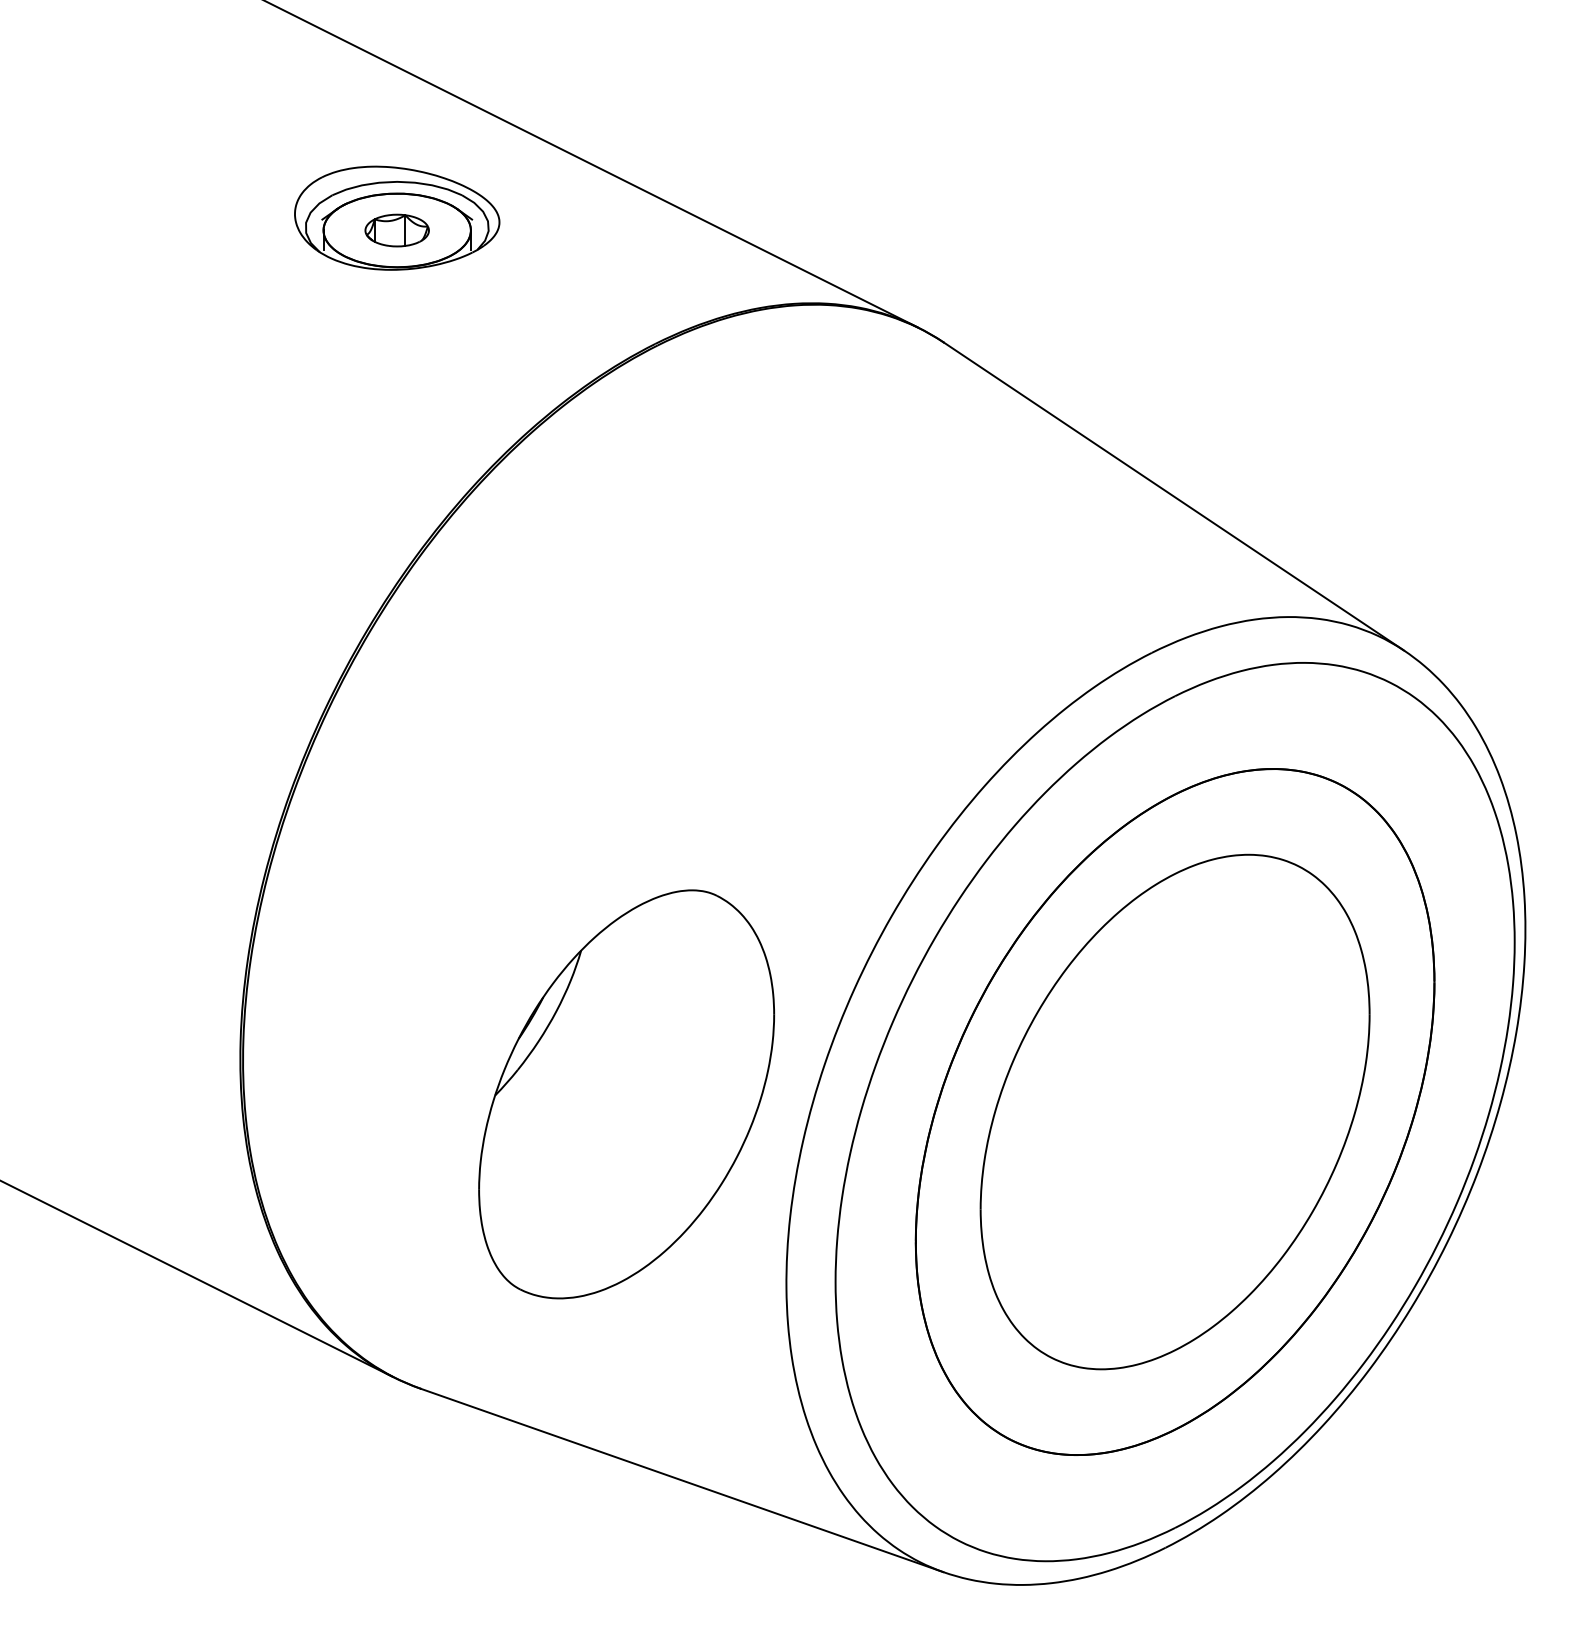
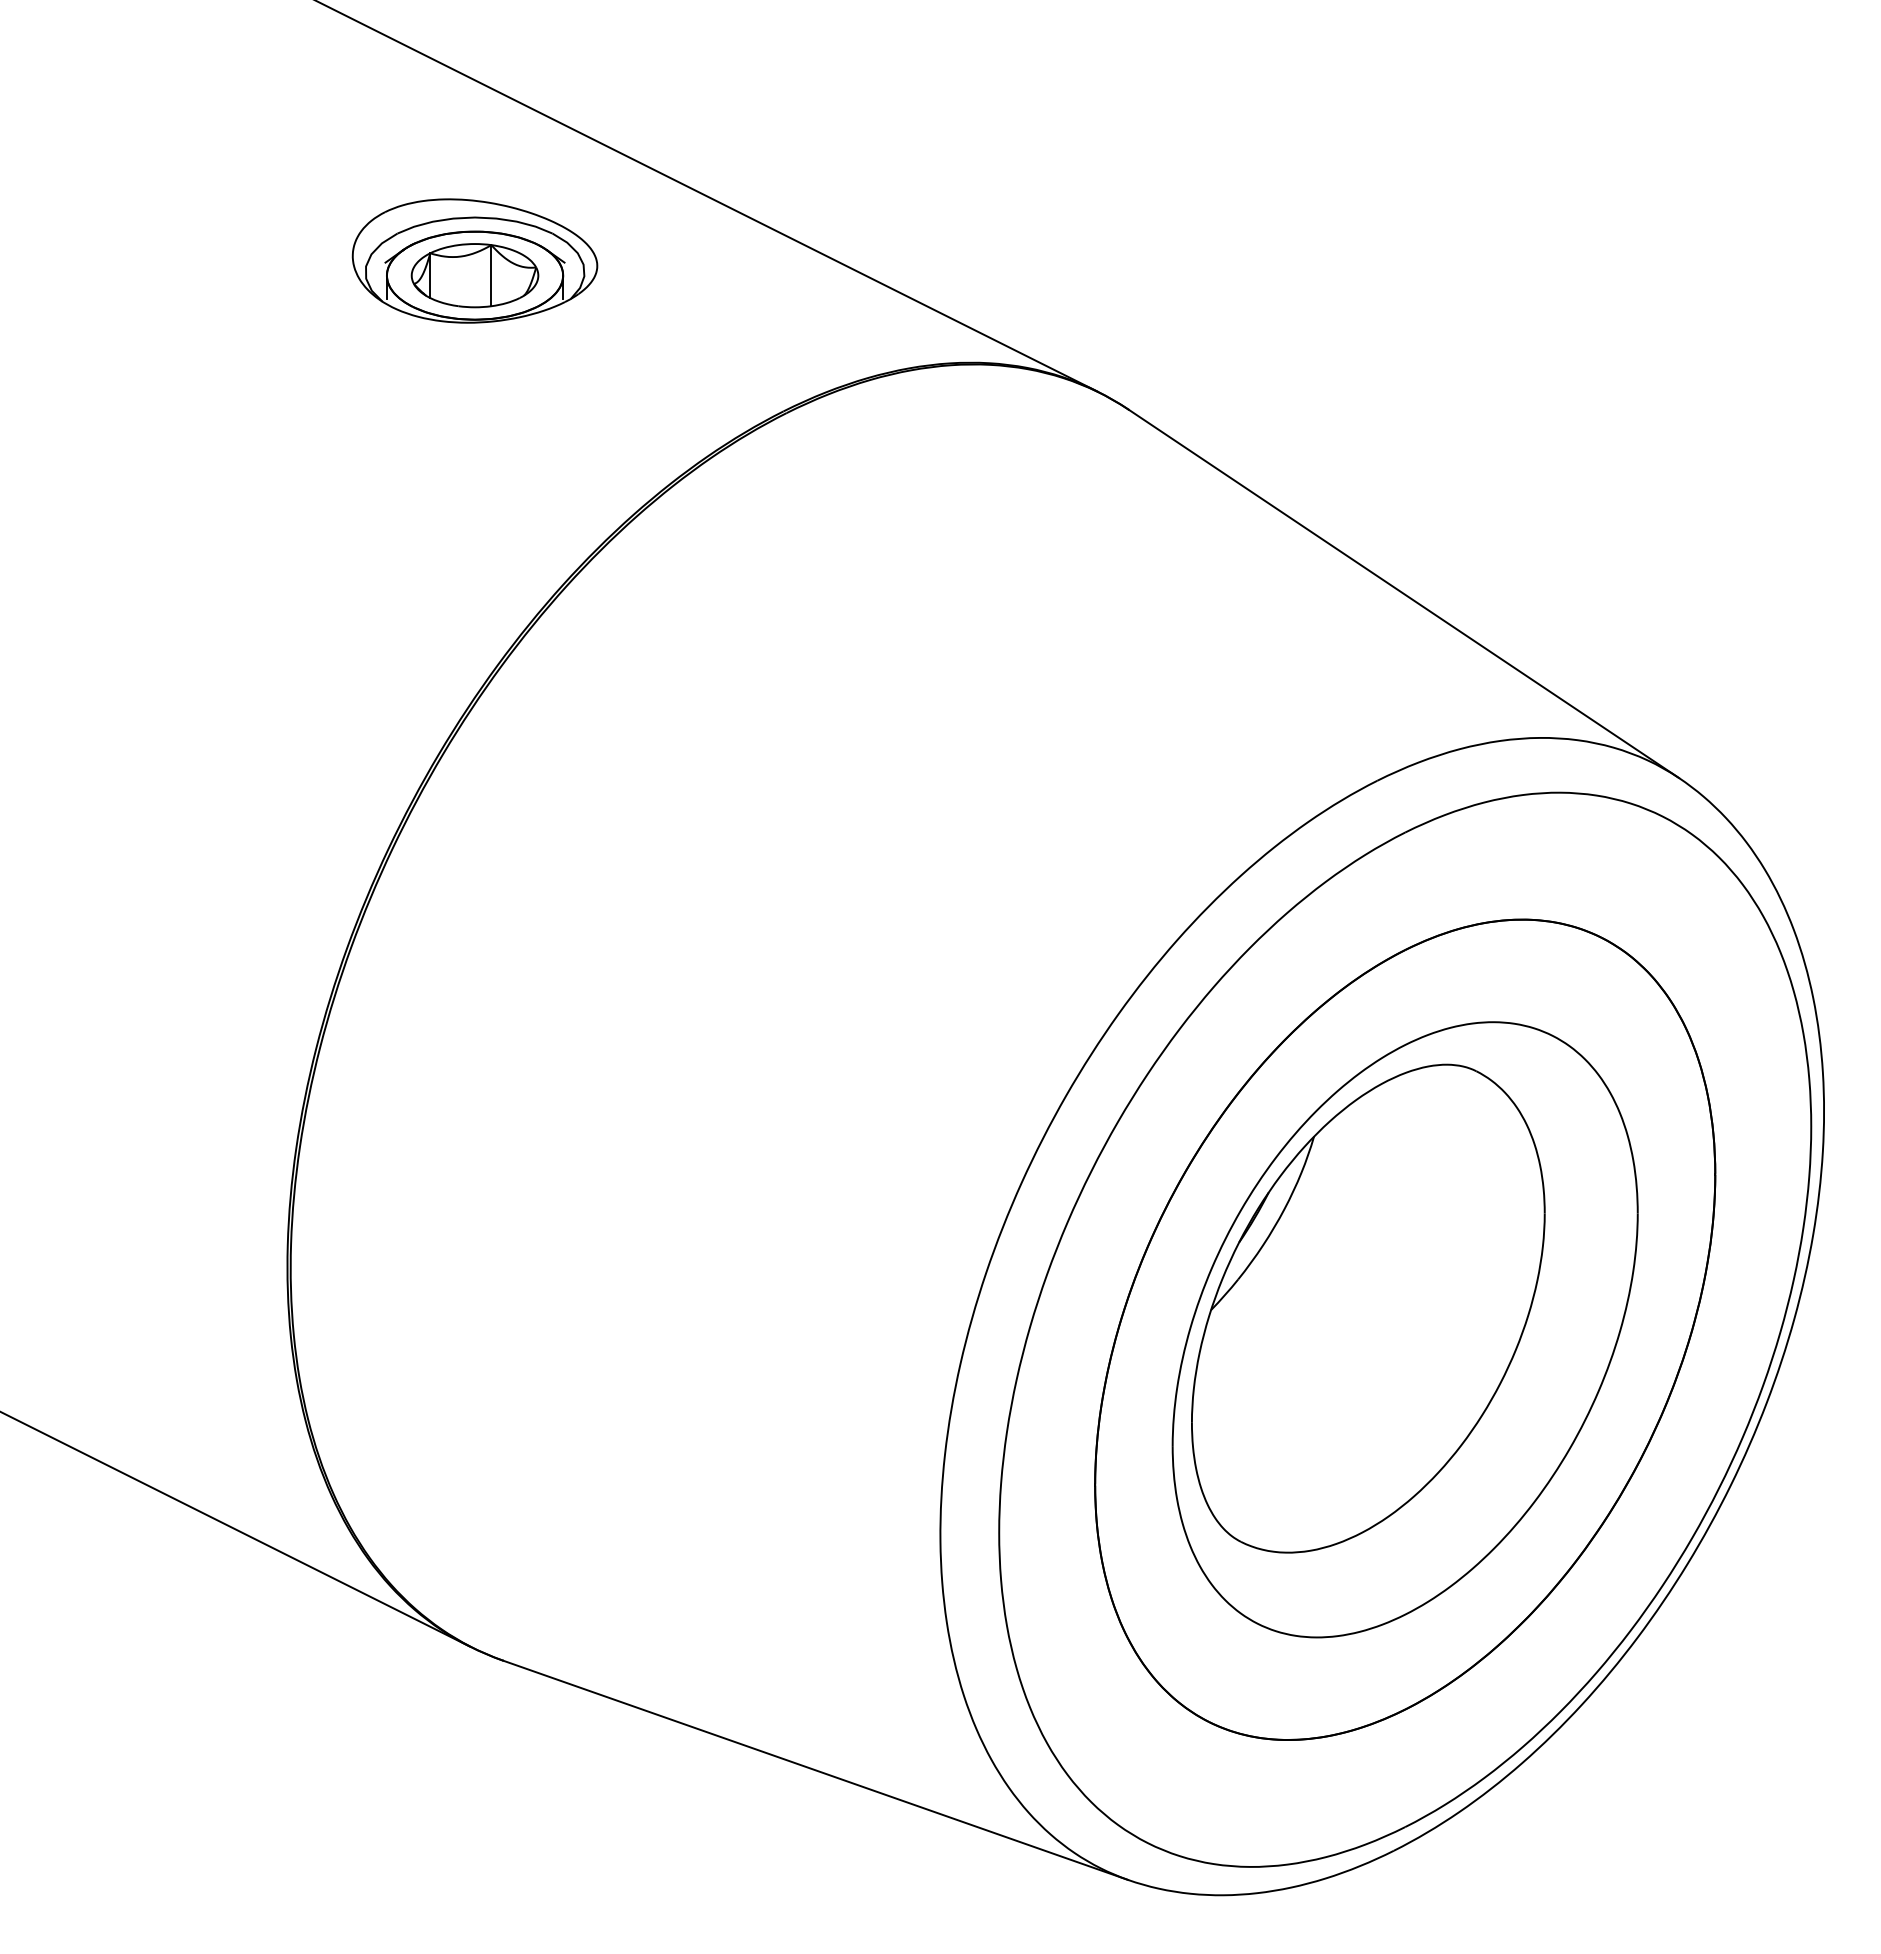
part: (396, 230) -> (474, 275), size x1.67
part: (626, 1094) -> (1368, 1308), moved

